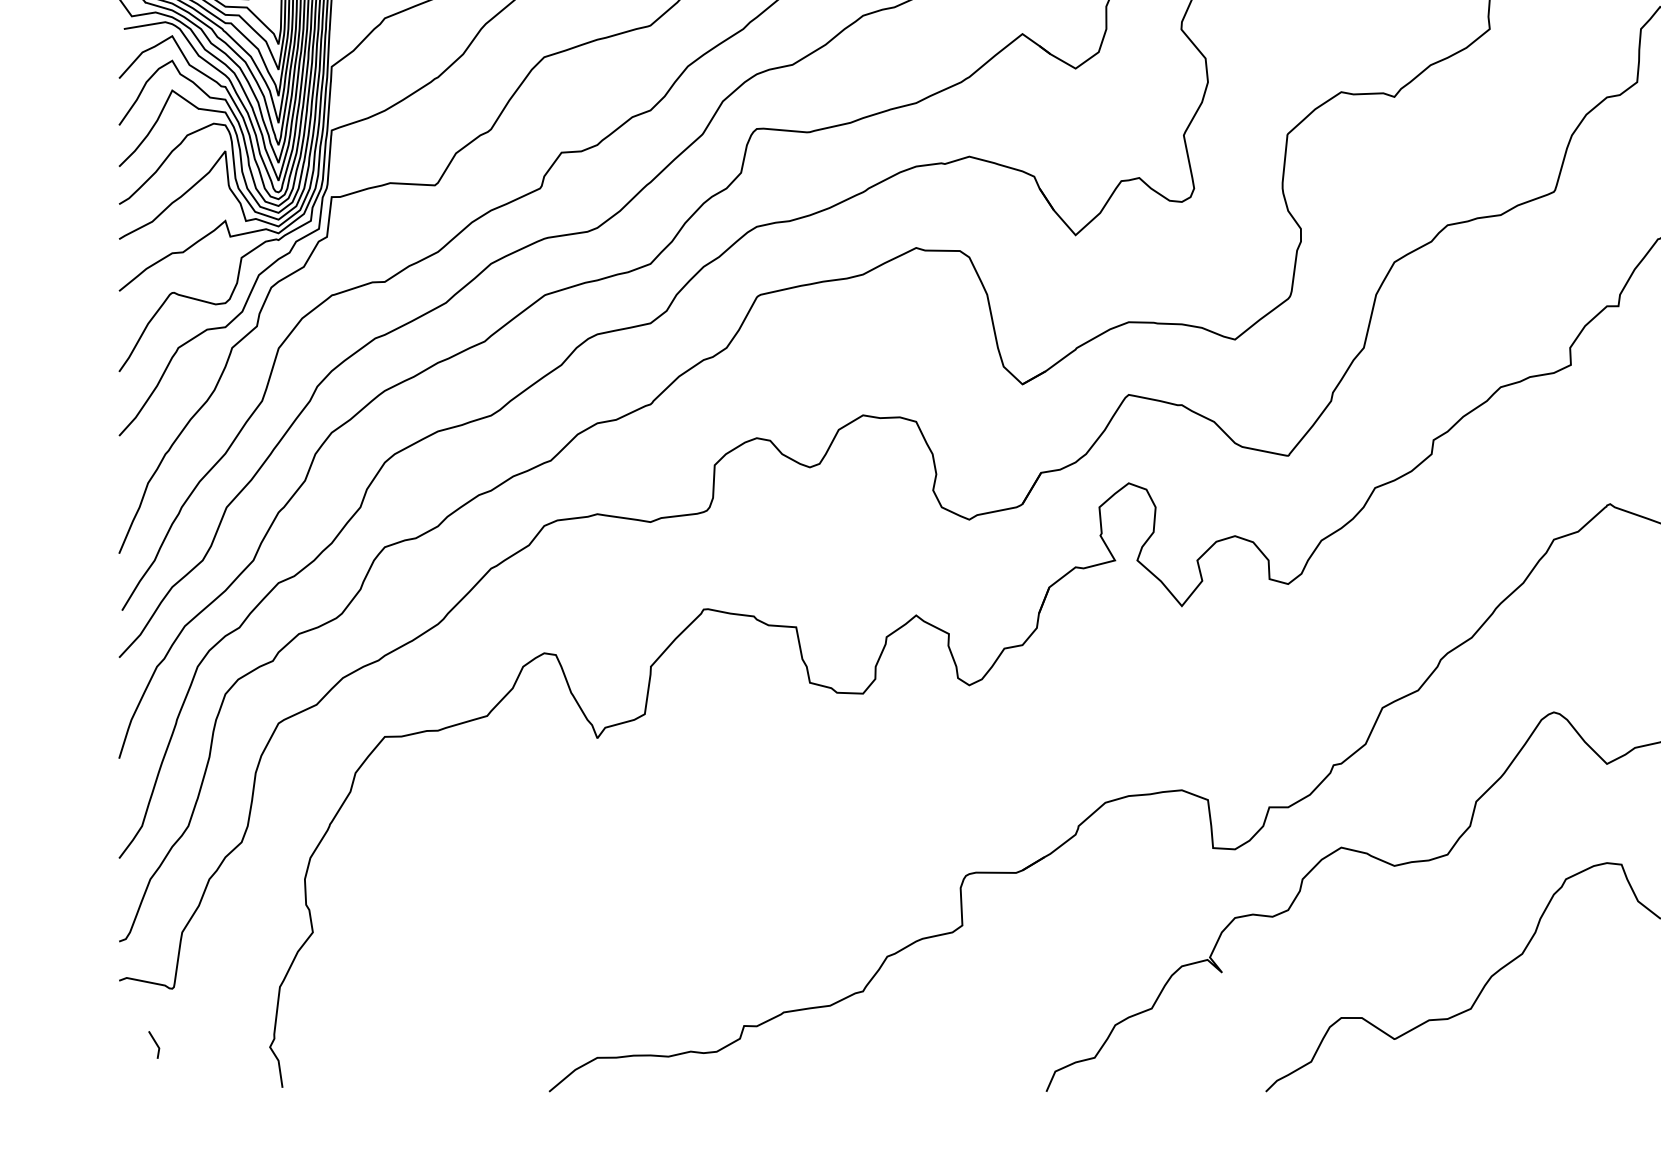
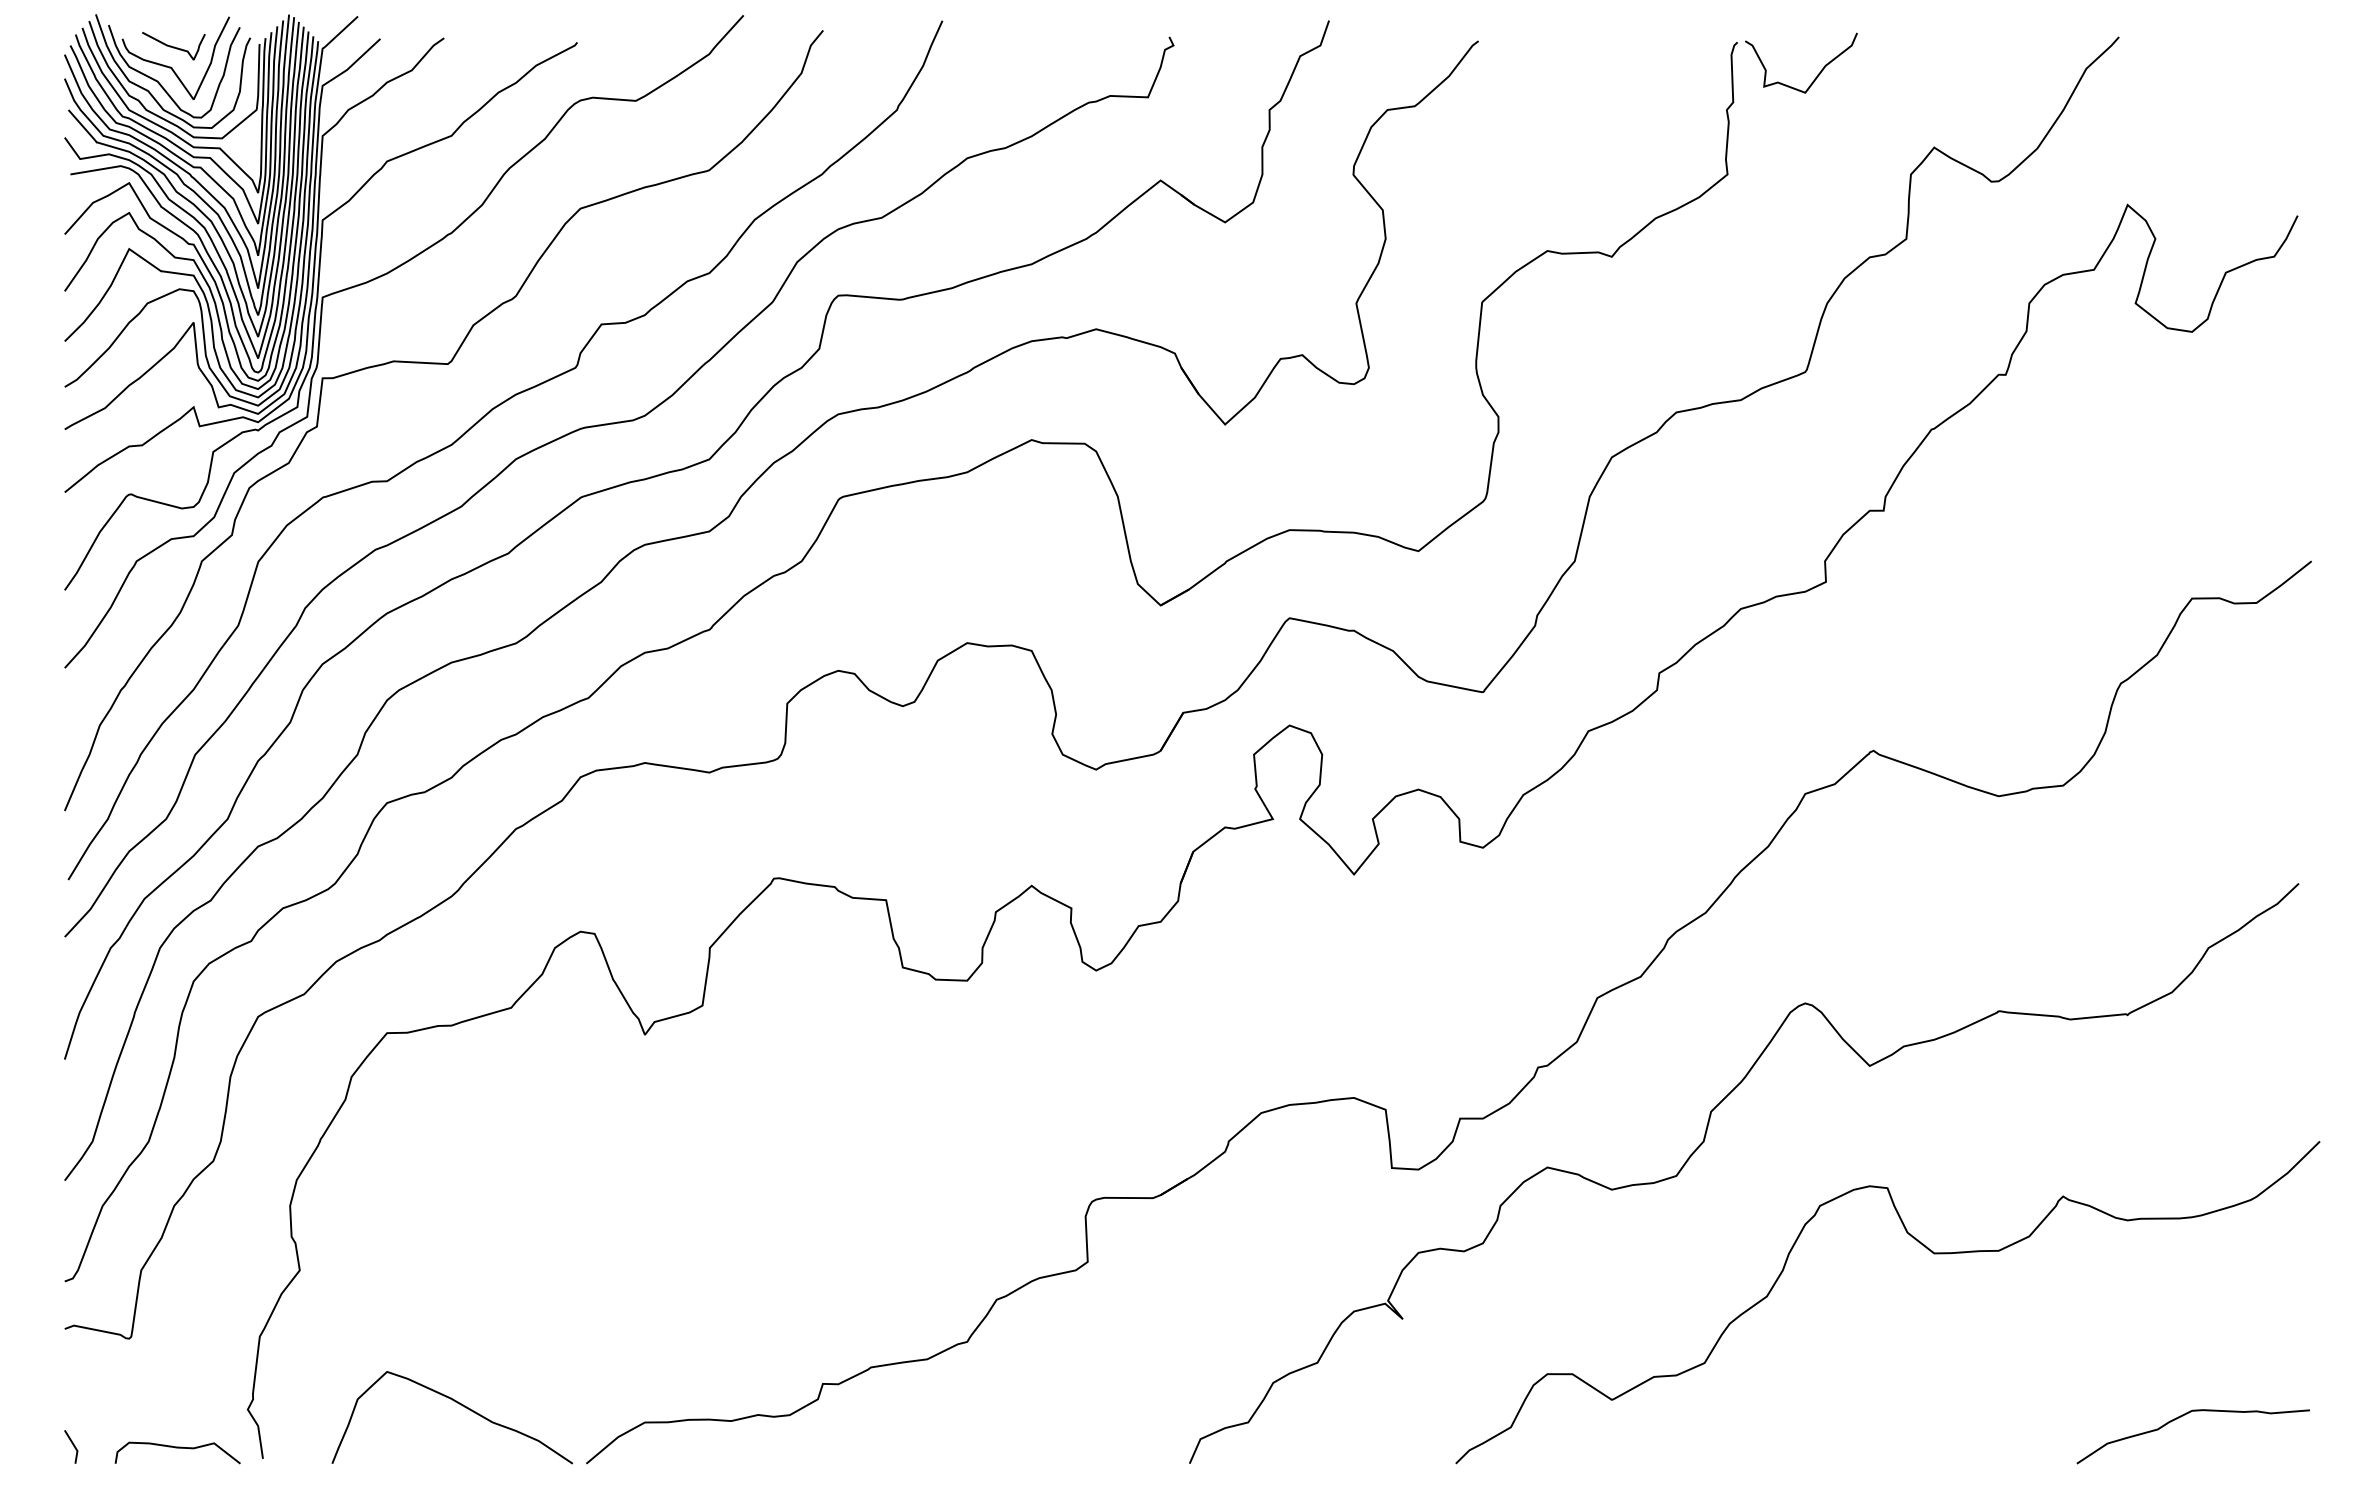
curve: (445, 1043) -> (460, 1405), added
line: (156, 1044) -> (73, 1446), moved
curve: (212, 1079) -> (177, 1448), added

